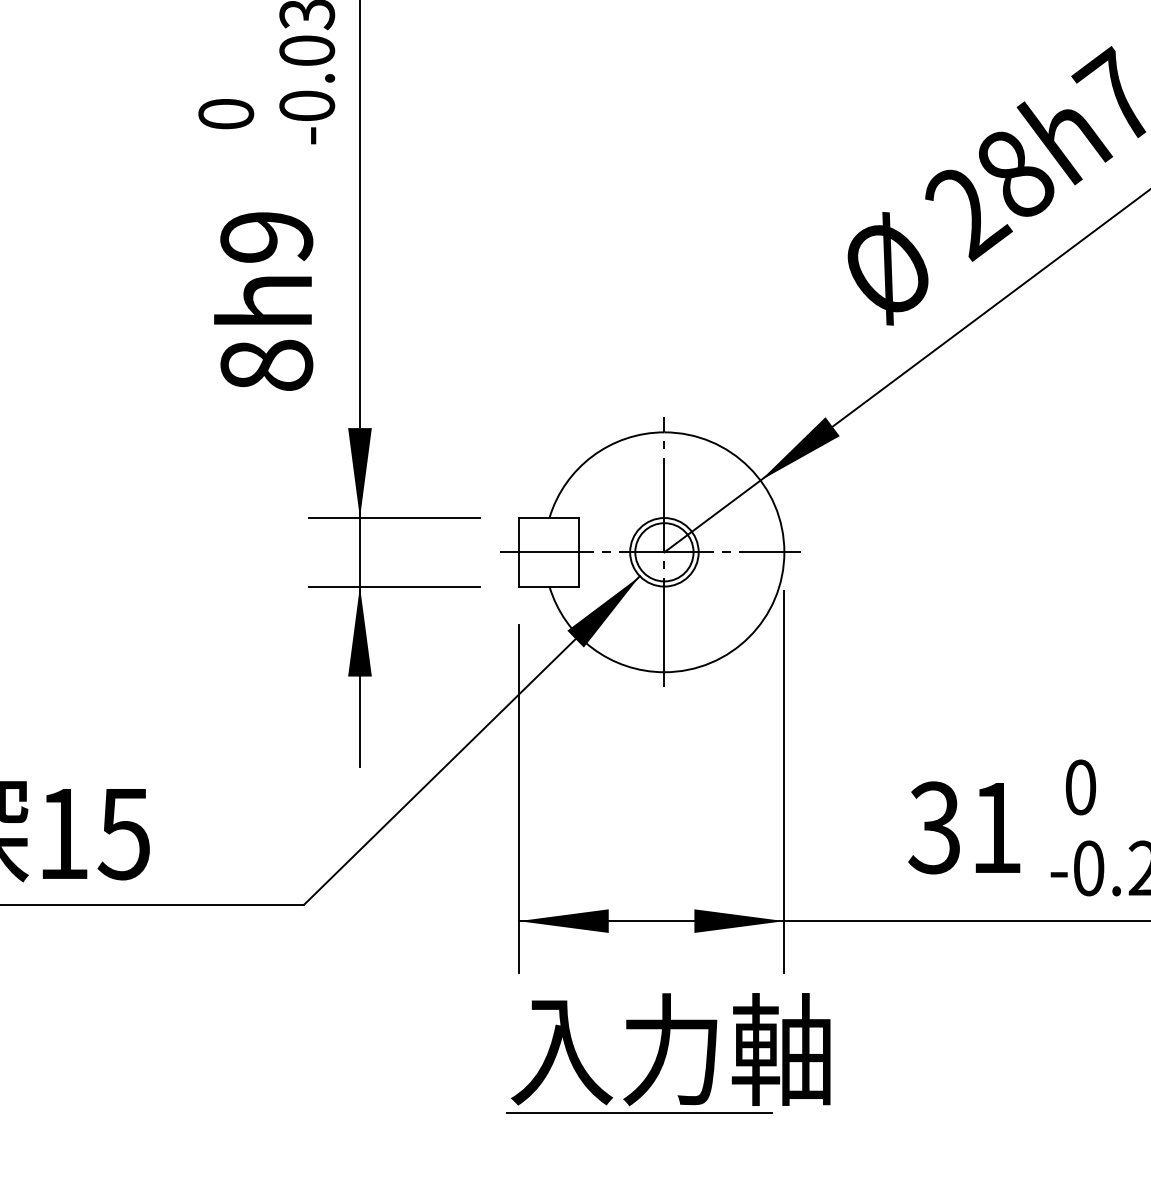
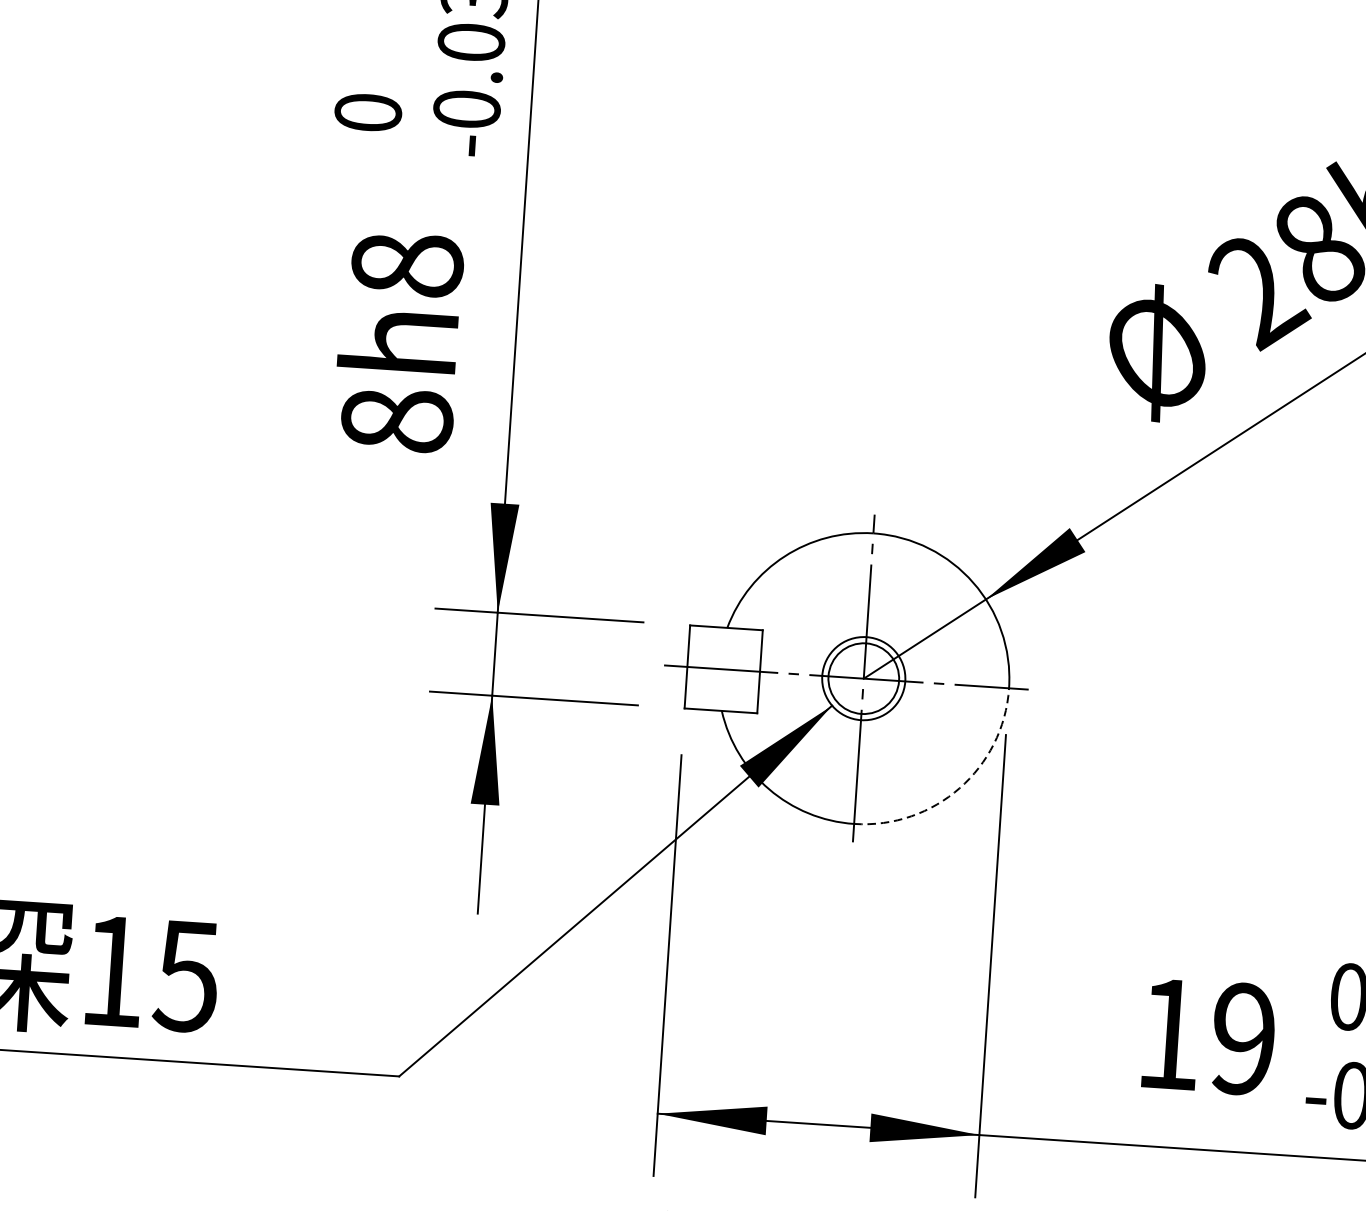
text: (266, 236) -> (407, 264), 8h9 -> 8h8
arc: (749, 637) -> (959, 788), solid -> dashed
text: (964, 827) -> (1205, 1036), 31 -> 19

